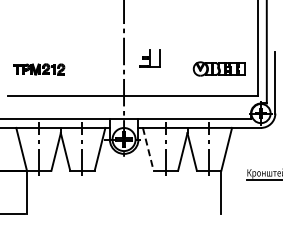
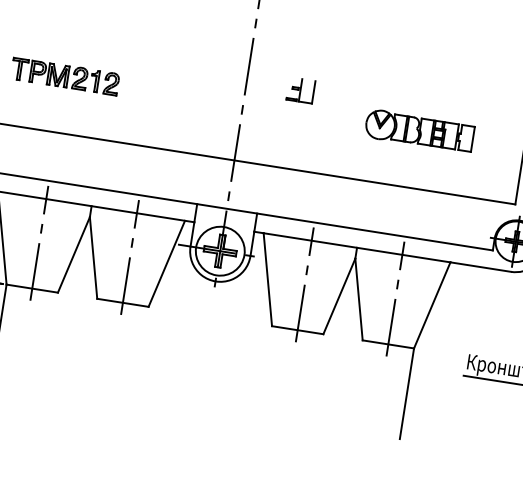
part: (149, 58) -> (300, 89), size x0.62
part: (218, 68) -> (418, 129), moved
line: (148, 149) -> (268, 280), dashed -> solid

